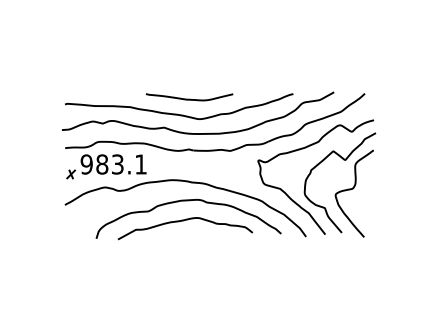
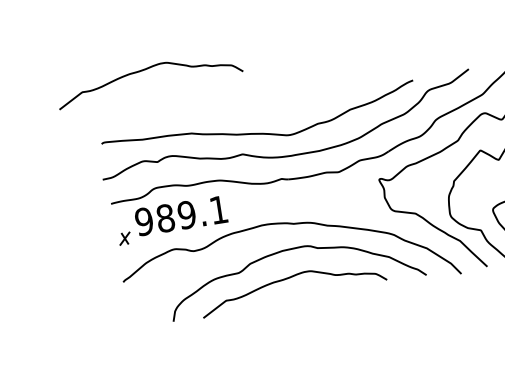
curve: (104, 57) -> (145, 70), added
curve: (189, 98) -> (271, 108), removed
text: (117, 164) -> (186, 215), 983.1 -> 989.1

